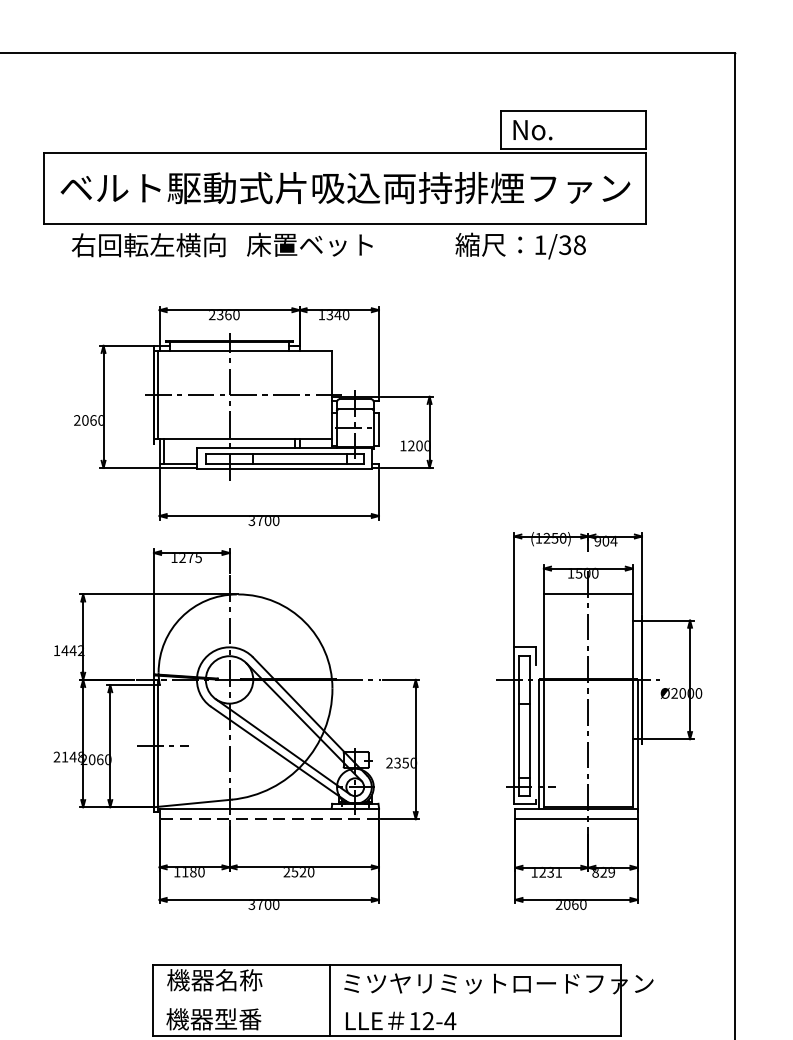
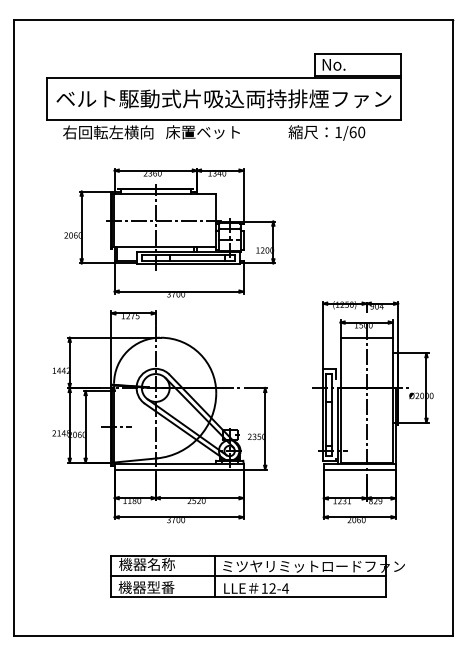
text: (572, 245) -> (357, 132), 1/38 -> 1/60
line: (268, 818) -> (178, 469), dashed -> solid
line: (385, 1000) -> (247, 576), added

